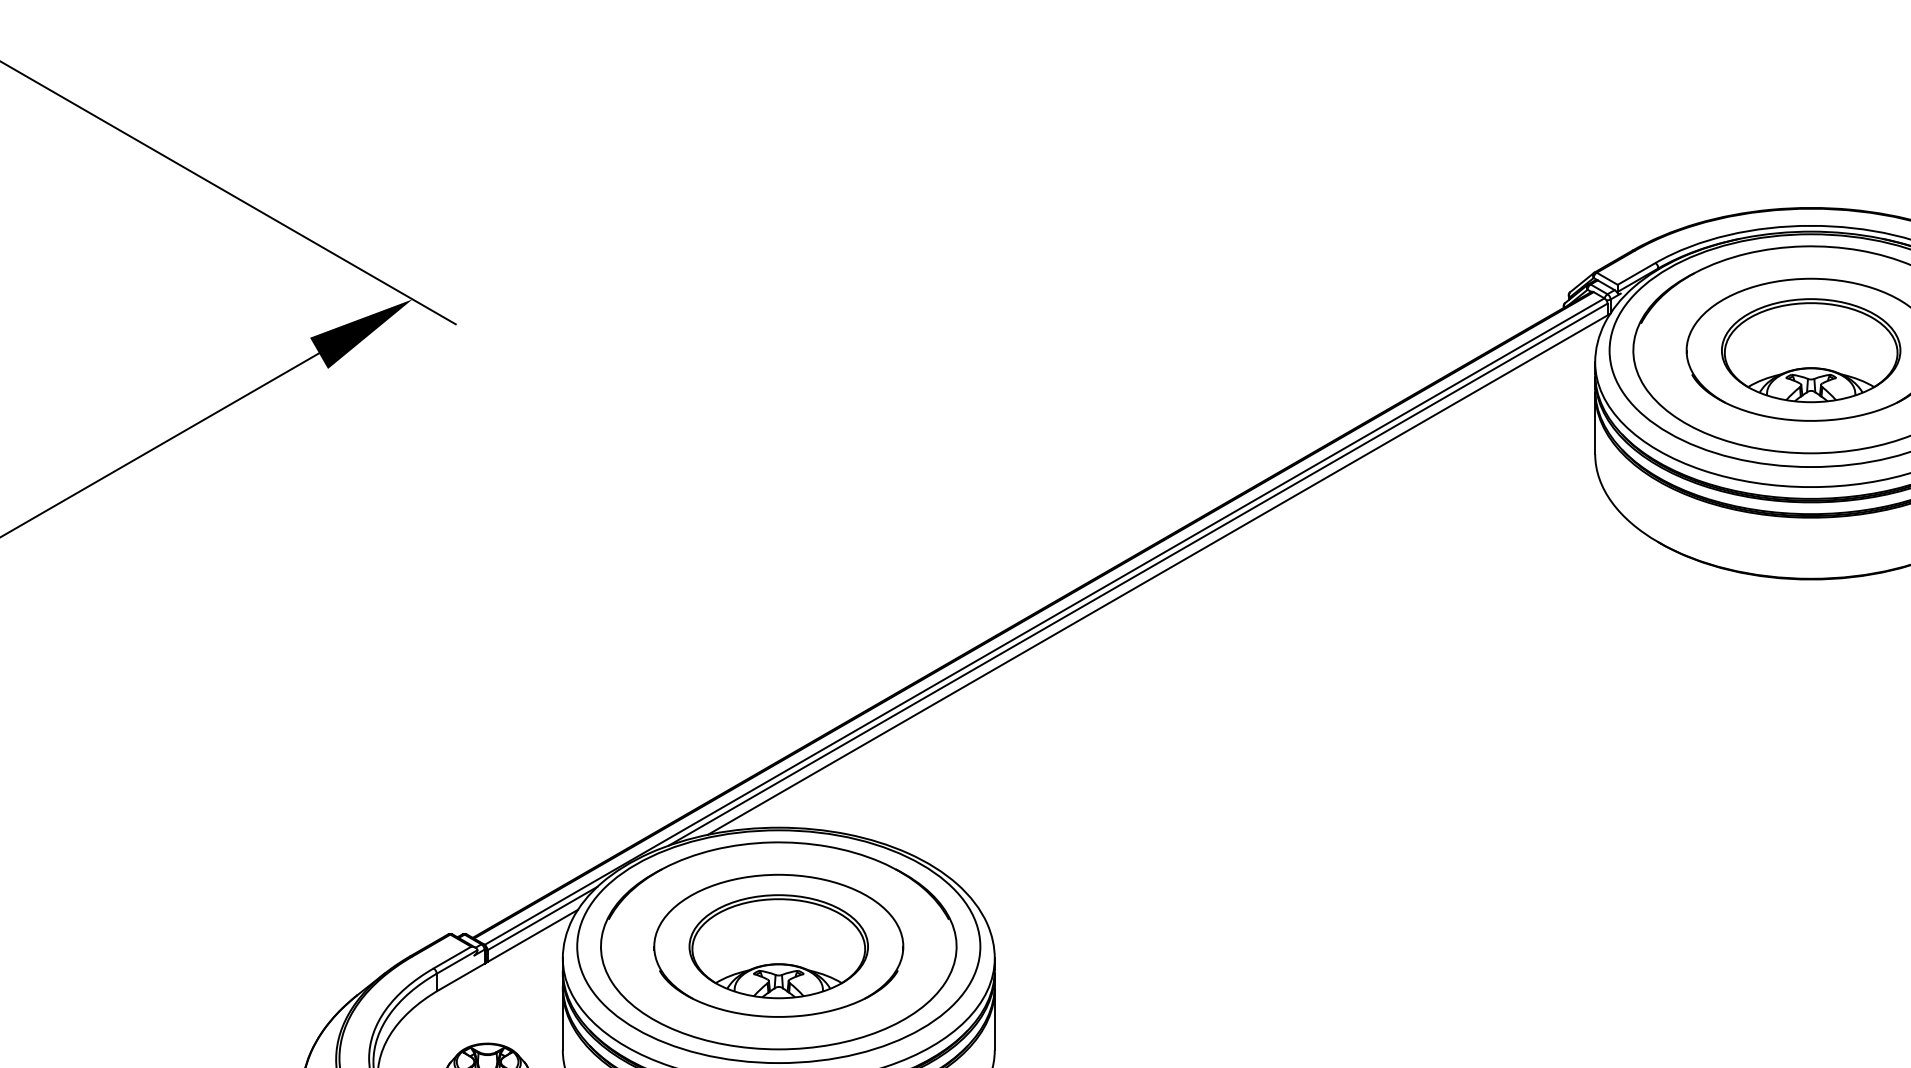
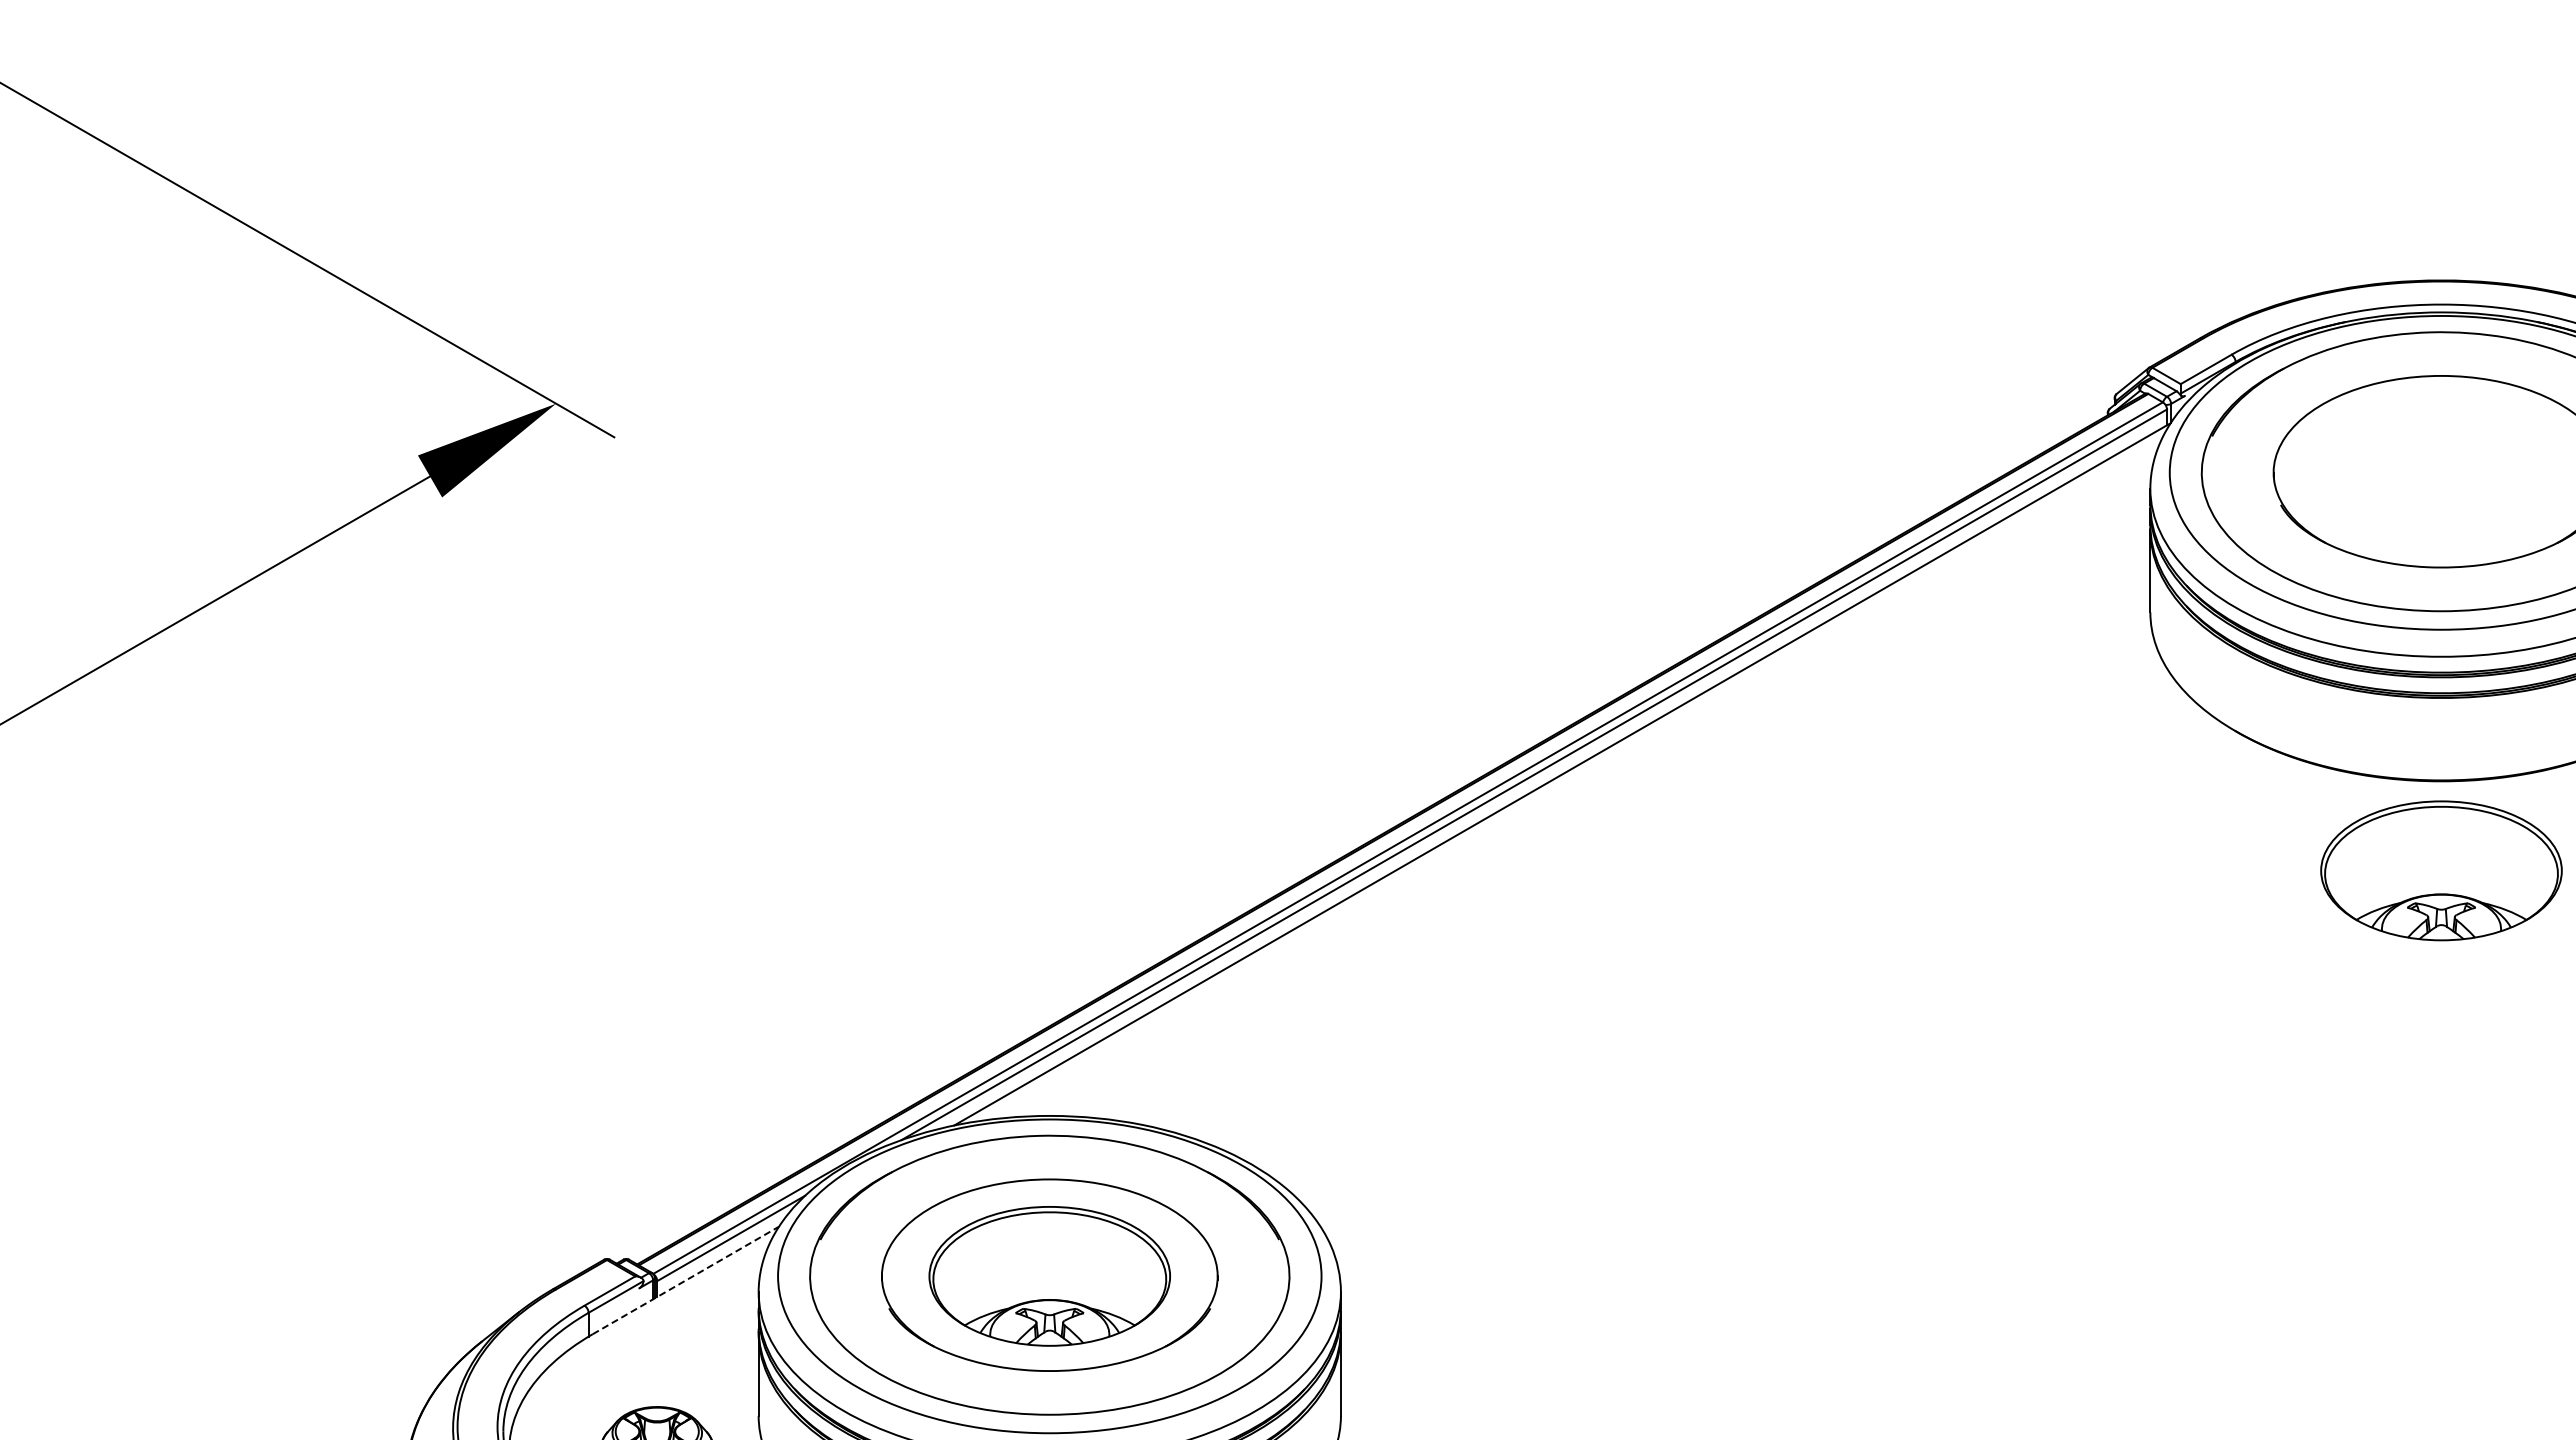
part: (1811, 350) -> (2441, 870), moved
line: (508, 949) -> (685, 1280), solid -> dashed

